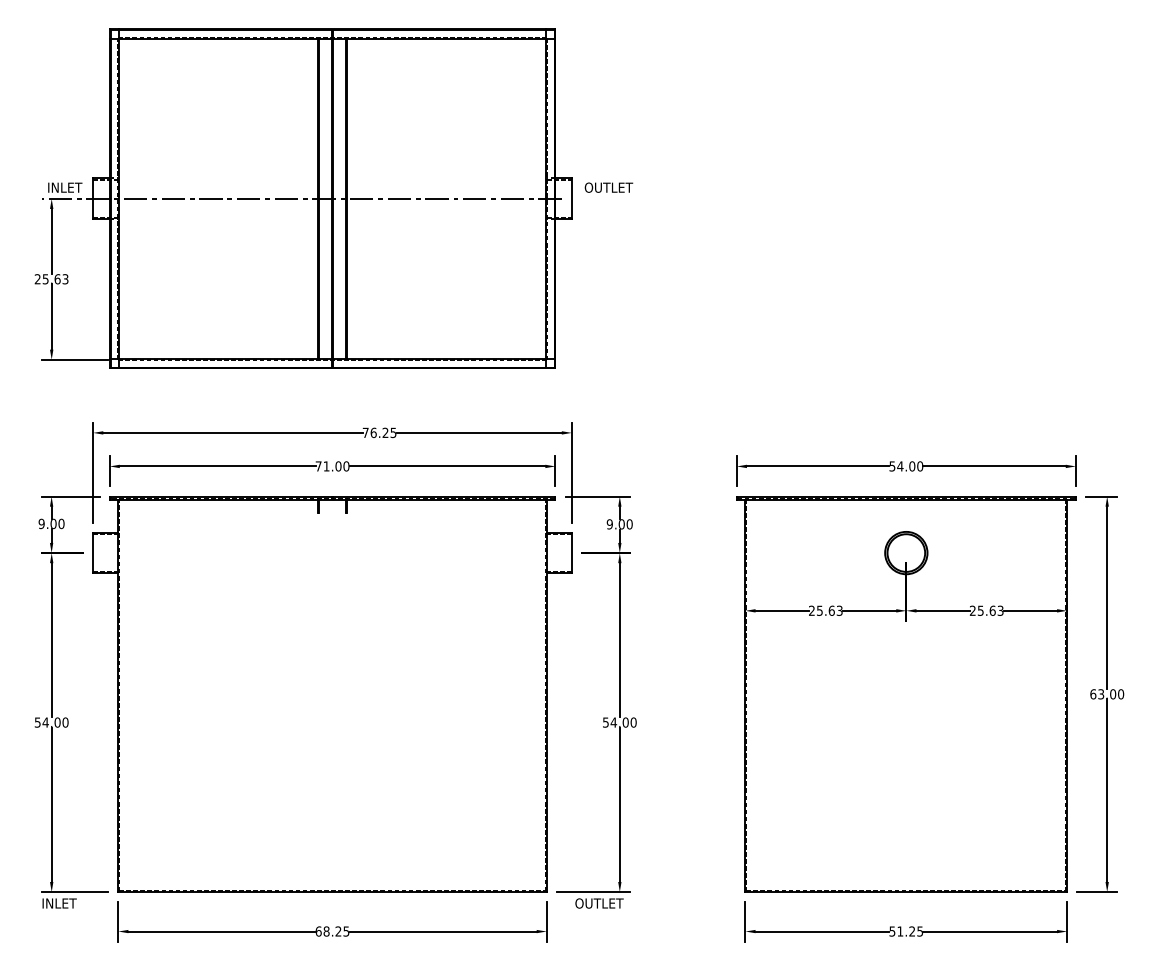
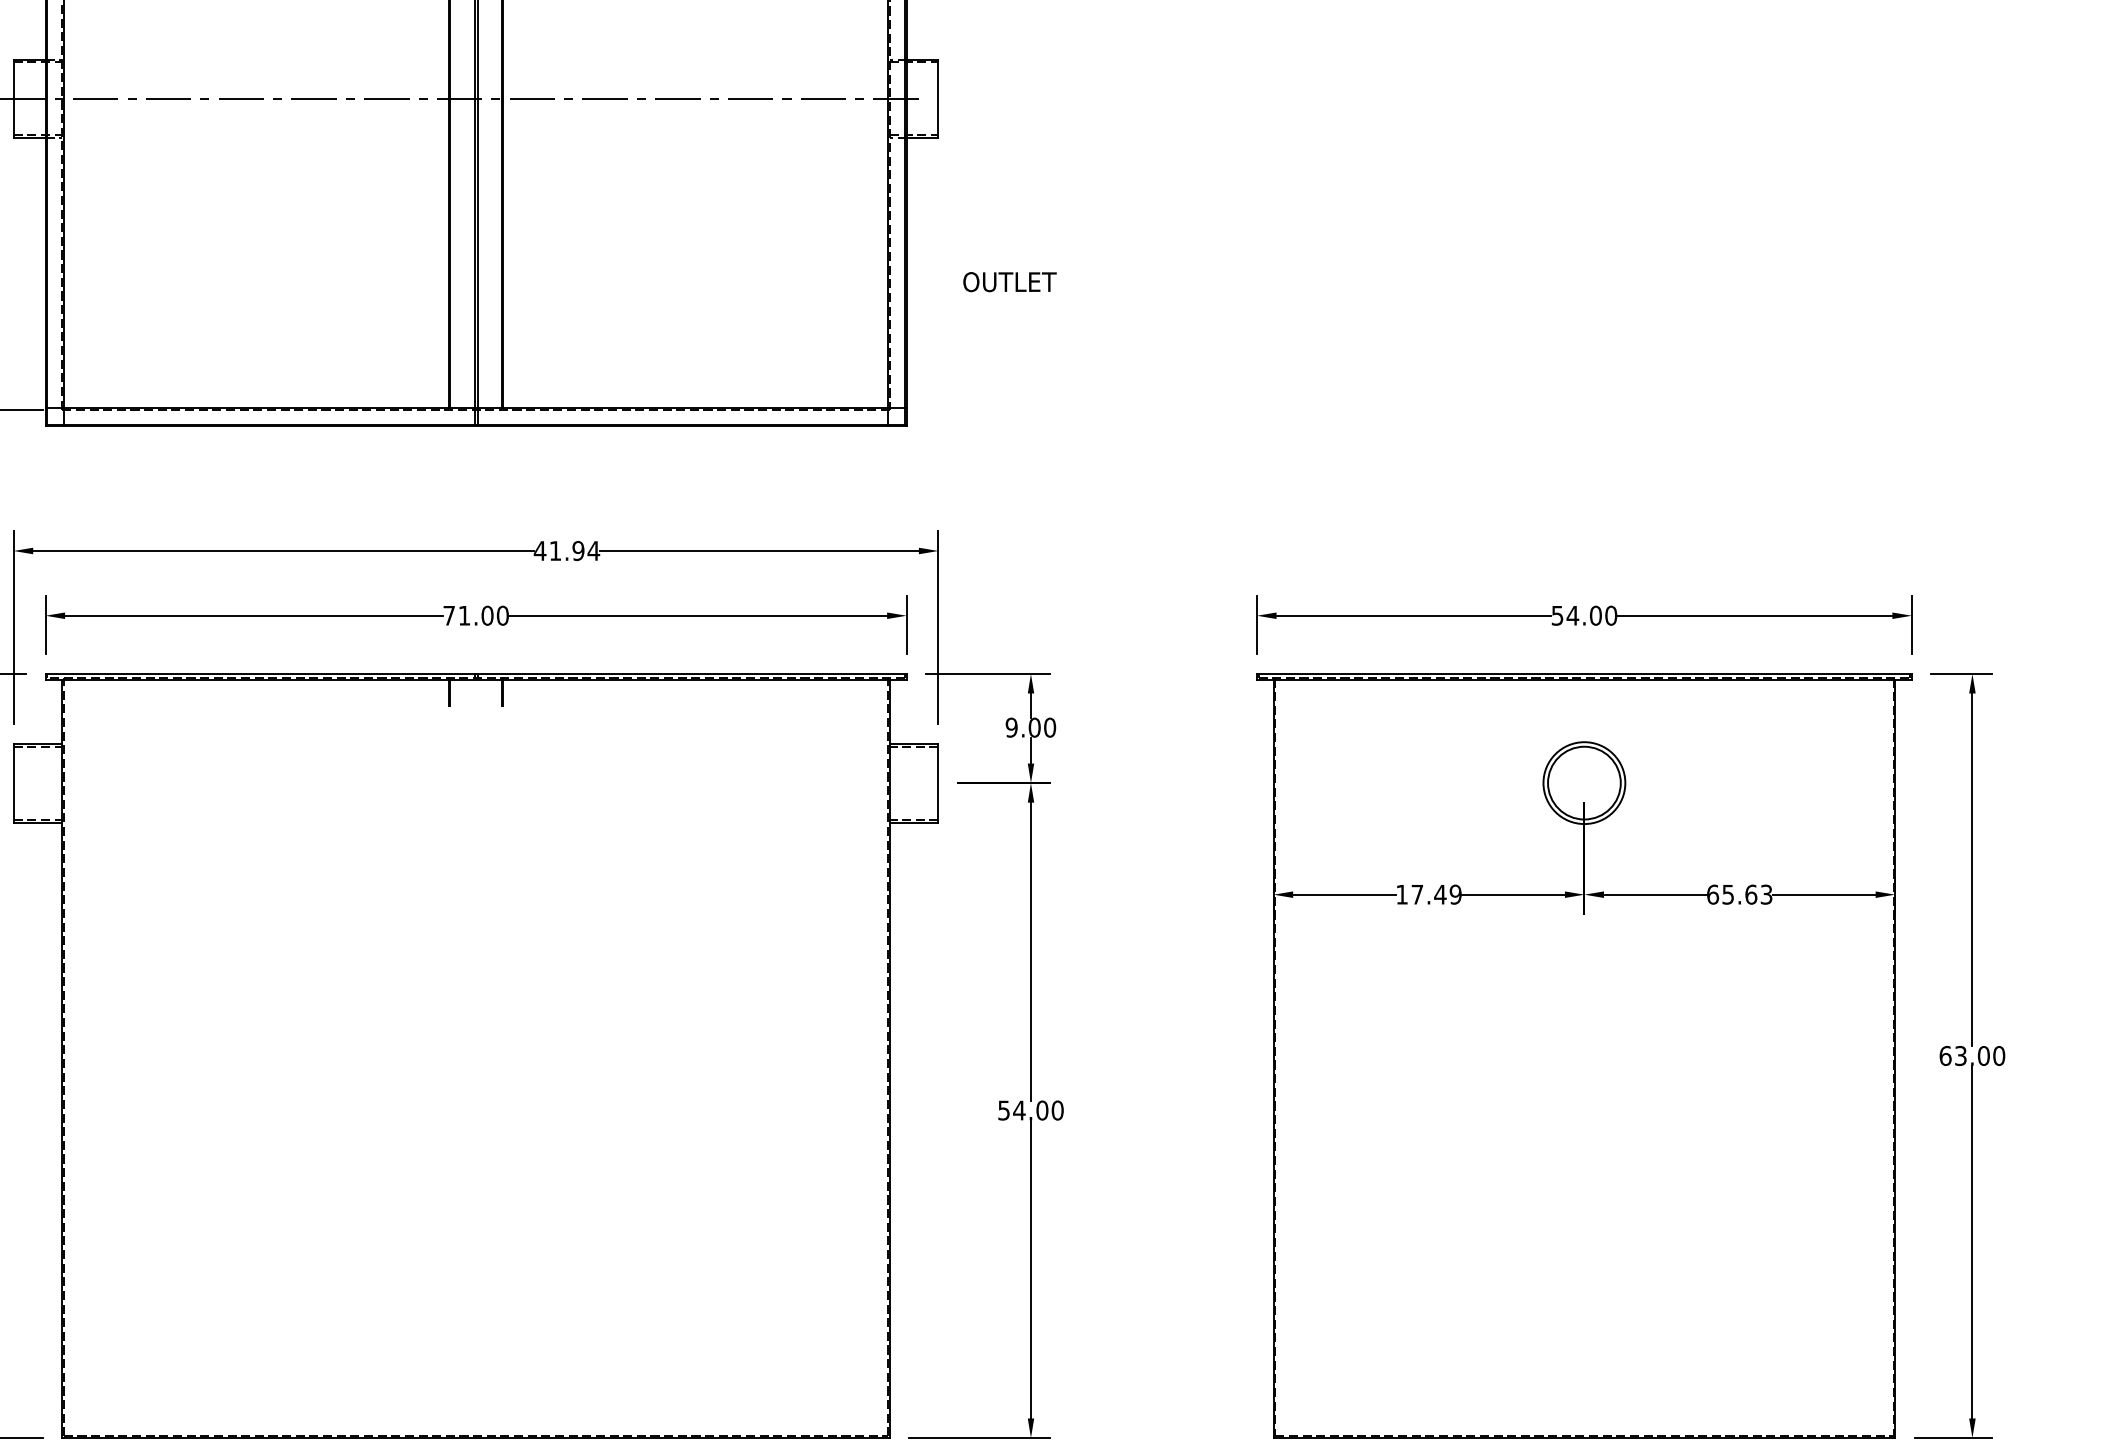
text: (608, 187) -> (1009, 281), moved
text: (379, 432) -> (566, 550), 76.25 -> 41.94
text: (825, 610) -> (1428, 894), 25.63 -> 17.49
text: (972, 610) -> (1712, 894), 25.63 -> 65.63

